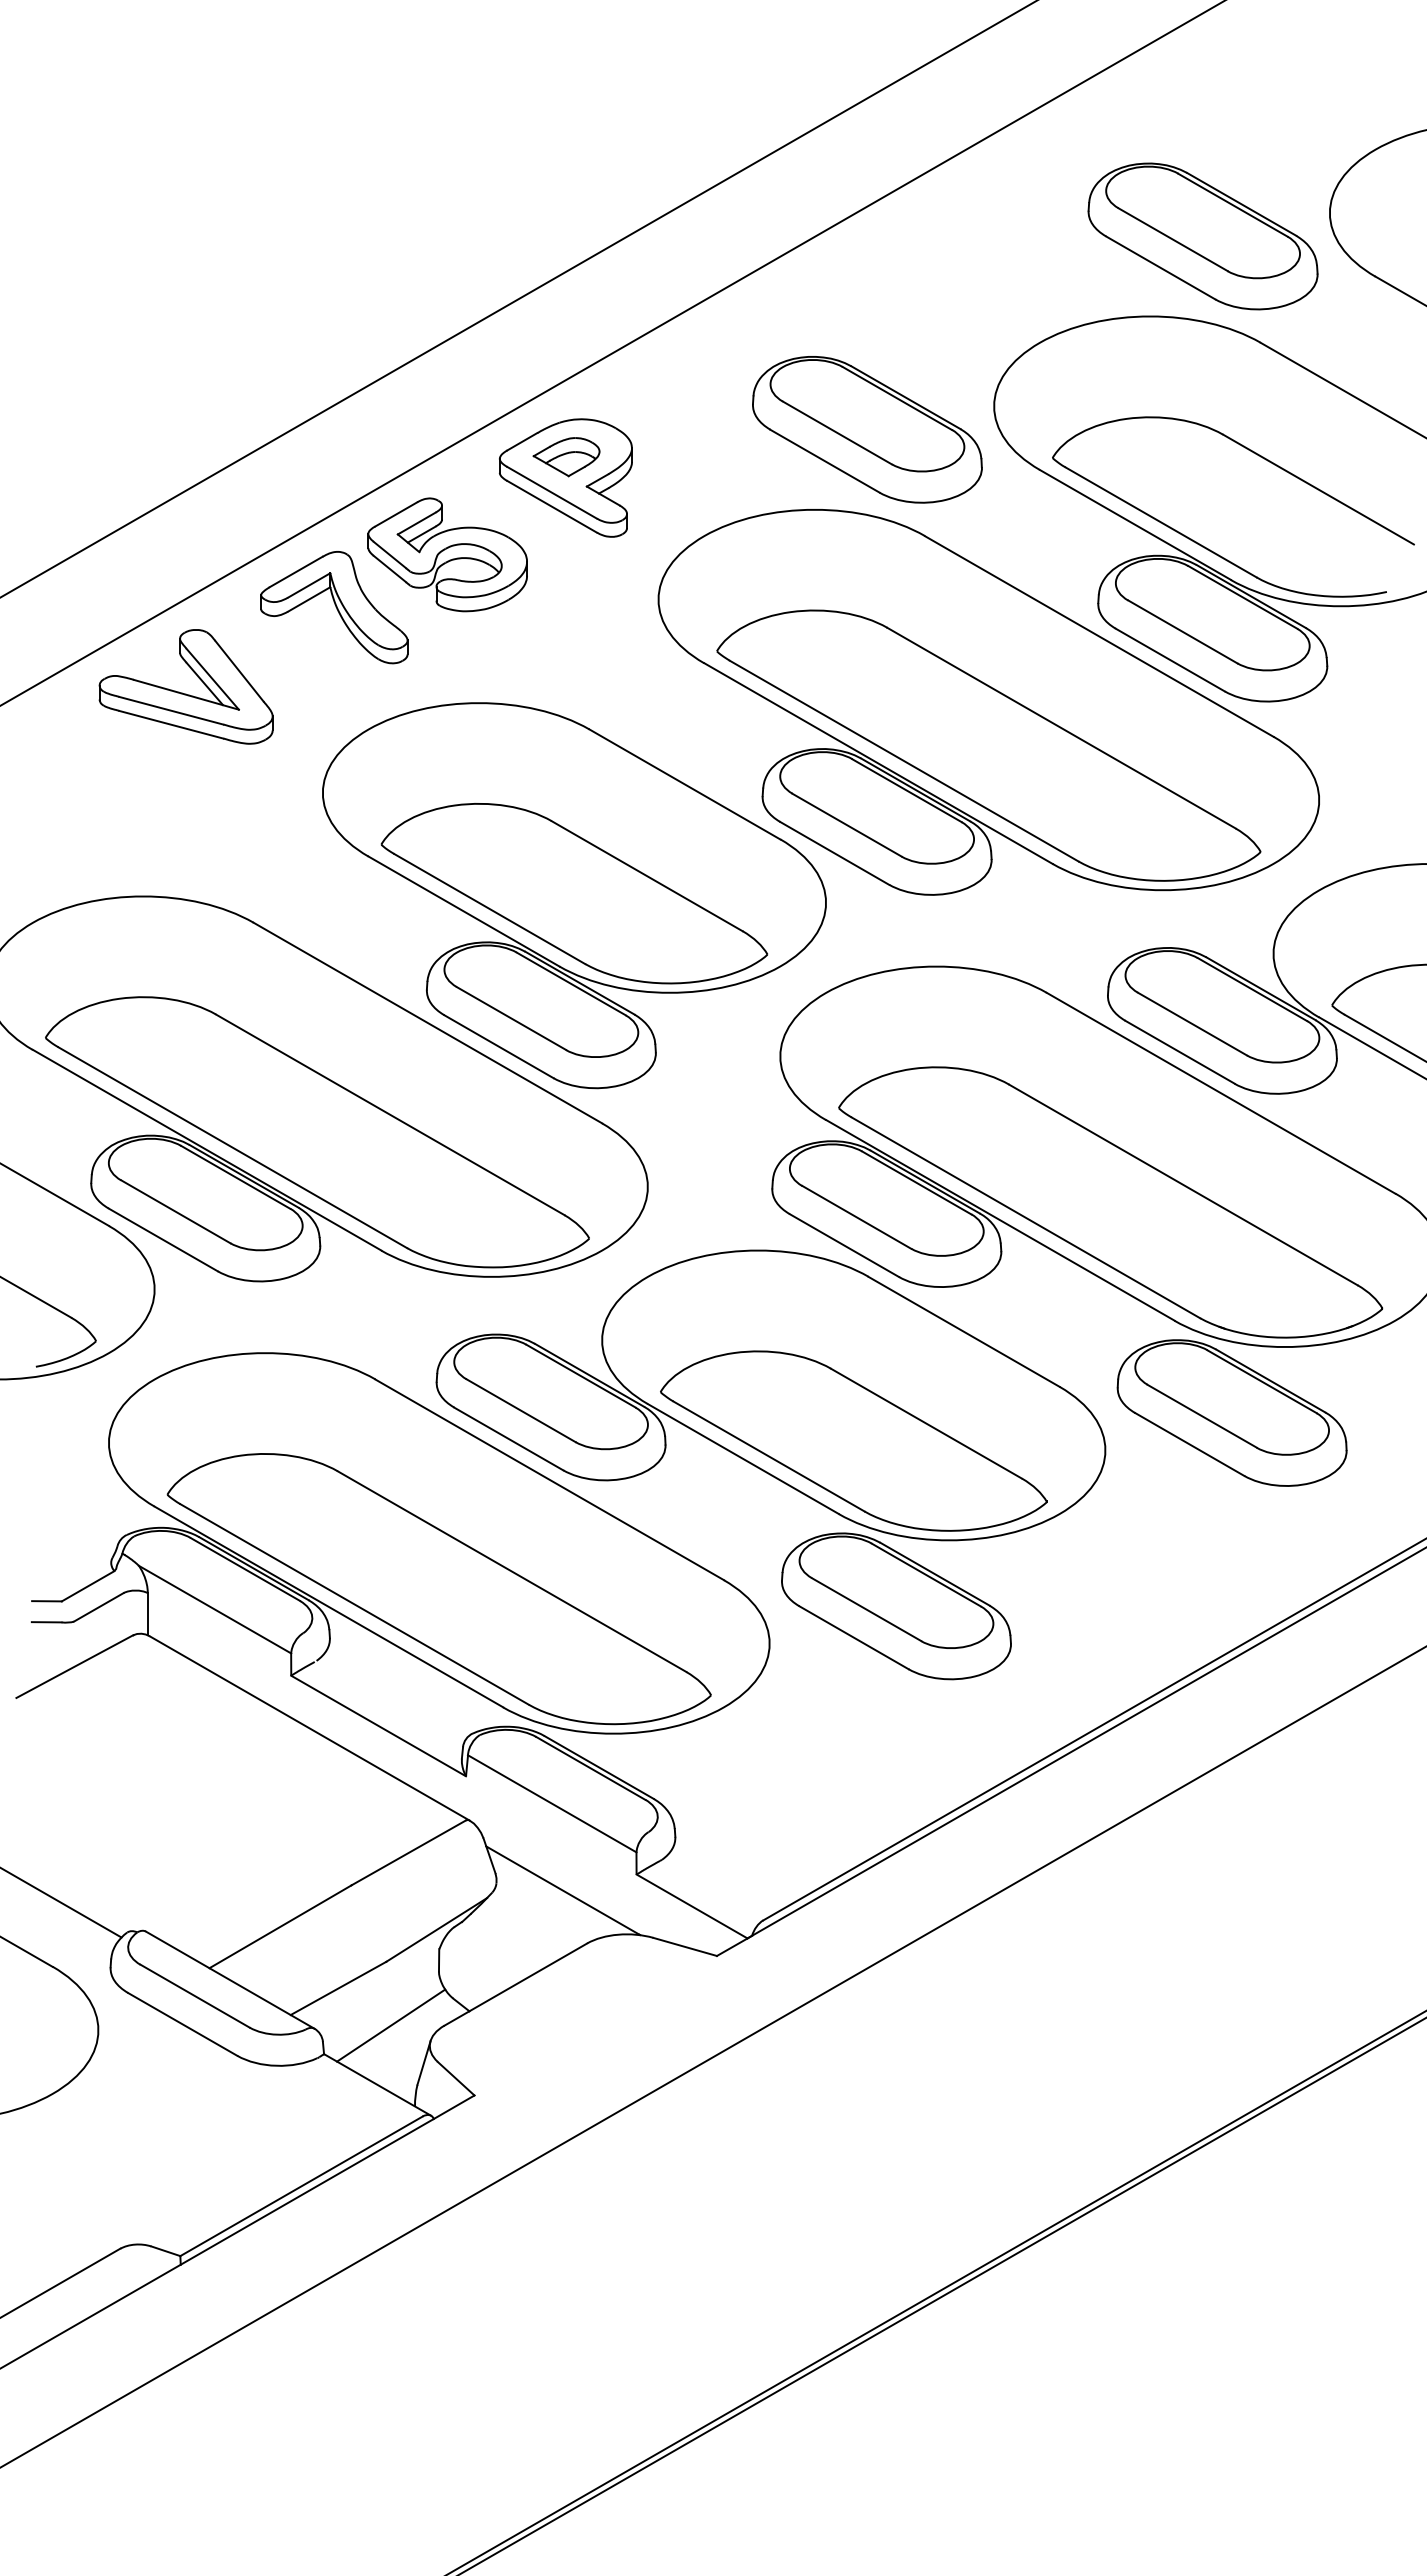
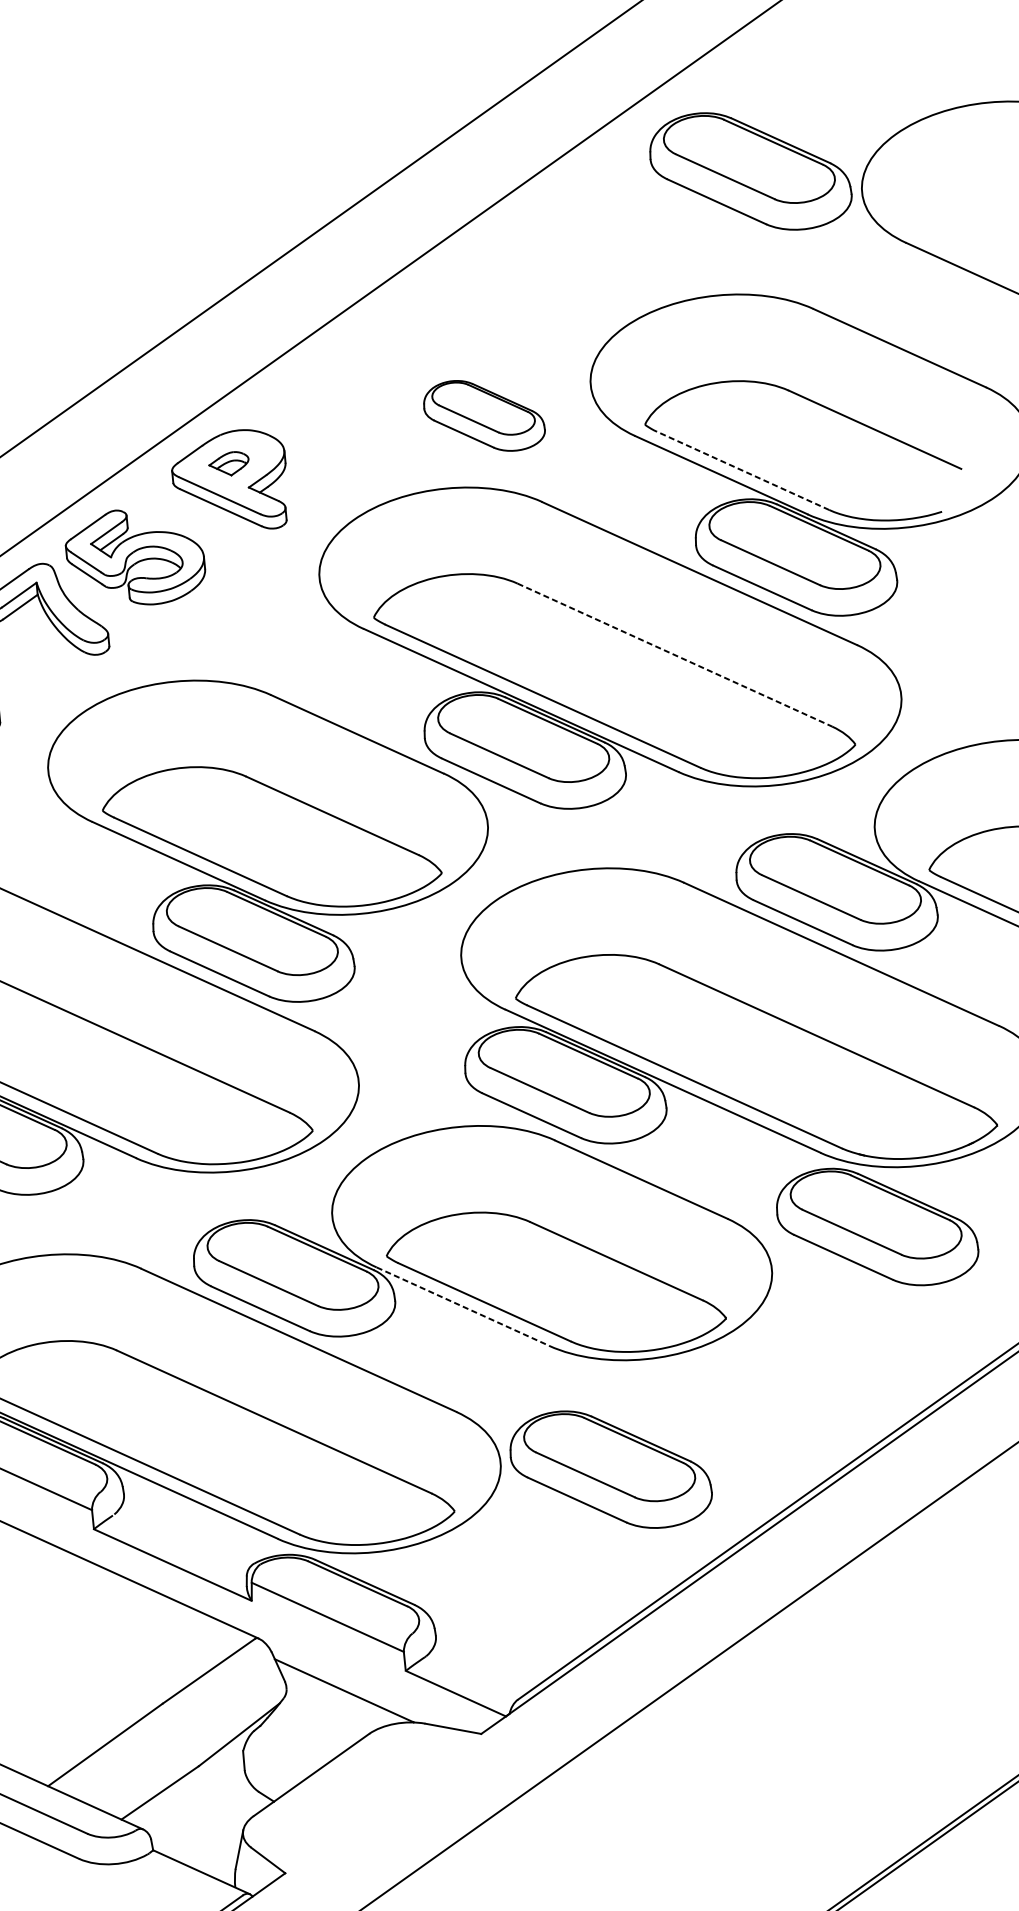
part: (1202, 236) -> (750, 171), moved
part: (867, 429) -> (484, 415), size x0.6
part: (566, 457) -> (229, 464), size x0.7
line: (1160, 522) -> (742, 471), solid -> dashed
line: (1062, 728) -> (675, 655), solid -> dashed
line: (743, 1459) -> (463, 1307), solid -> dashed
part: (896, 1606) -> (610, 1469), moved
line: (391, 2025) -> (208, 1820), removed

